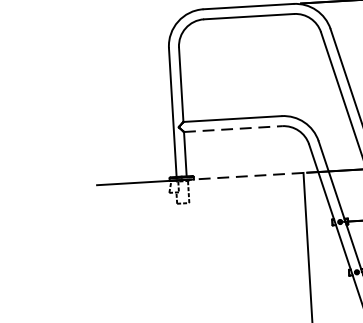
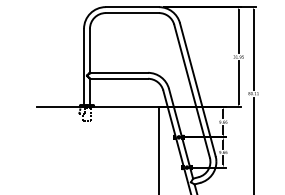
line: (233, 128) -> (119, 78), dashed -> solid
line: (245, 177) -> (124, 107), dashed -> solid

